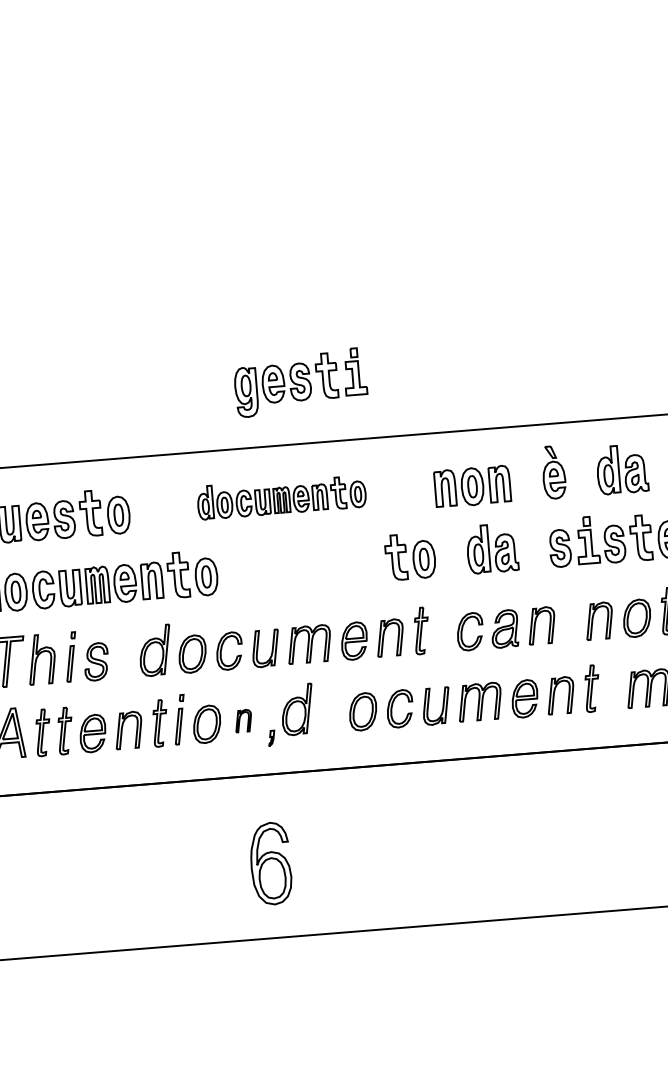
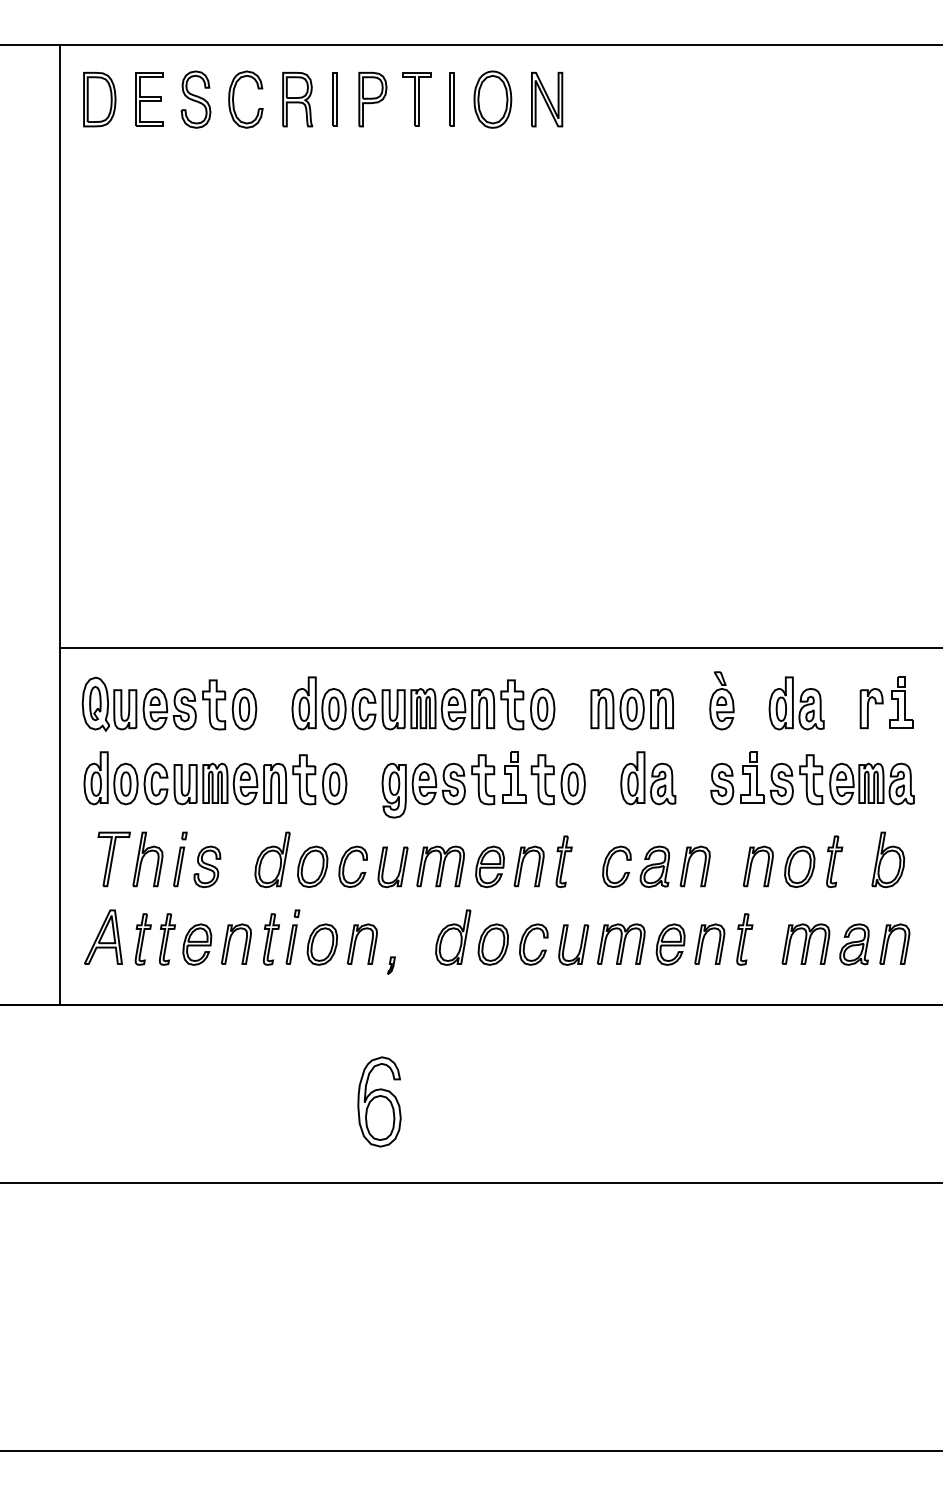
part: (300, 382) -> (453, 784), moved
part: (281, 496) -> (423, 703), size x1.43
part: (297, 709) -> (453, 937), moved
part: (242, 720) -> (361, 943), size x1.67

